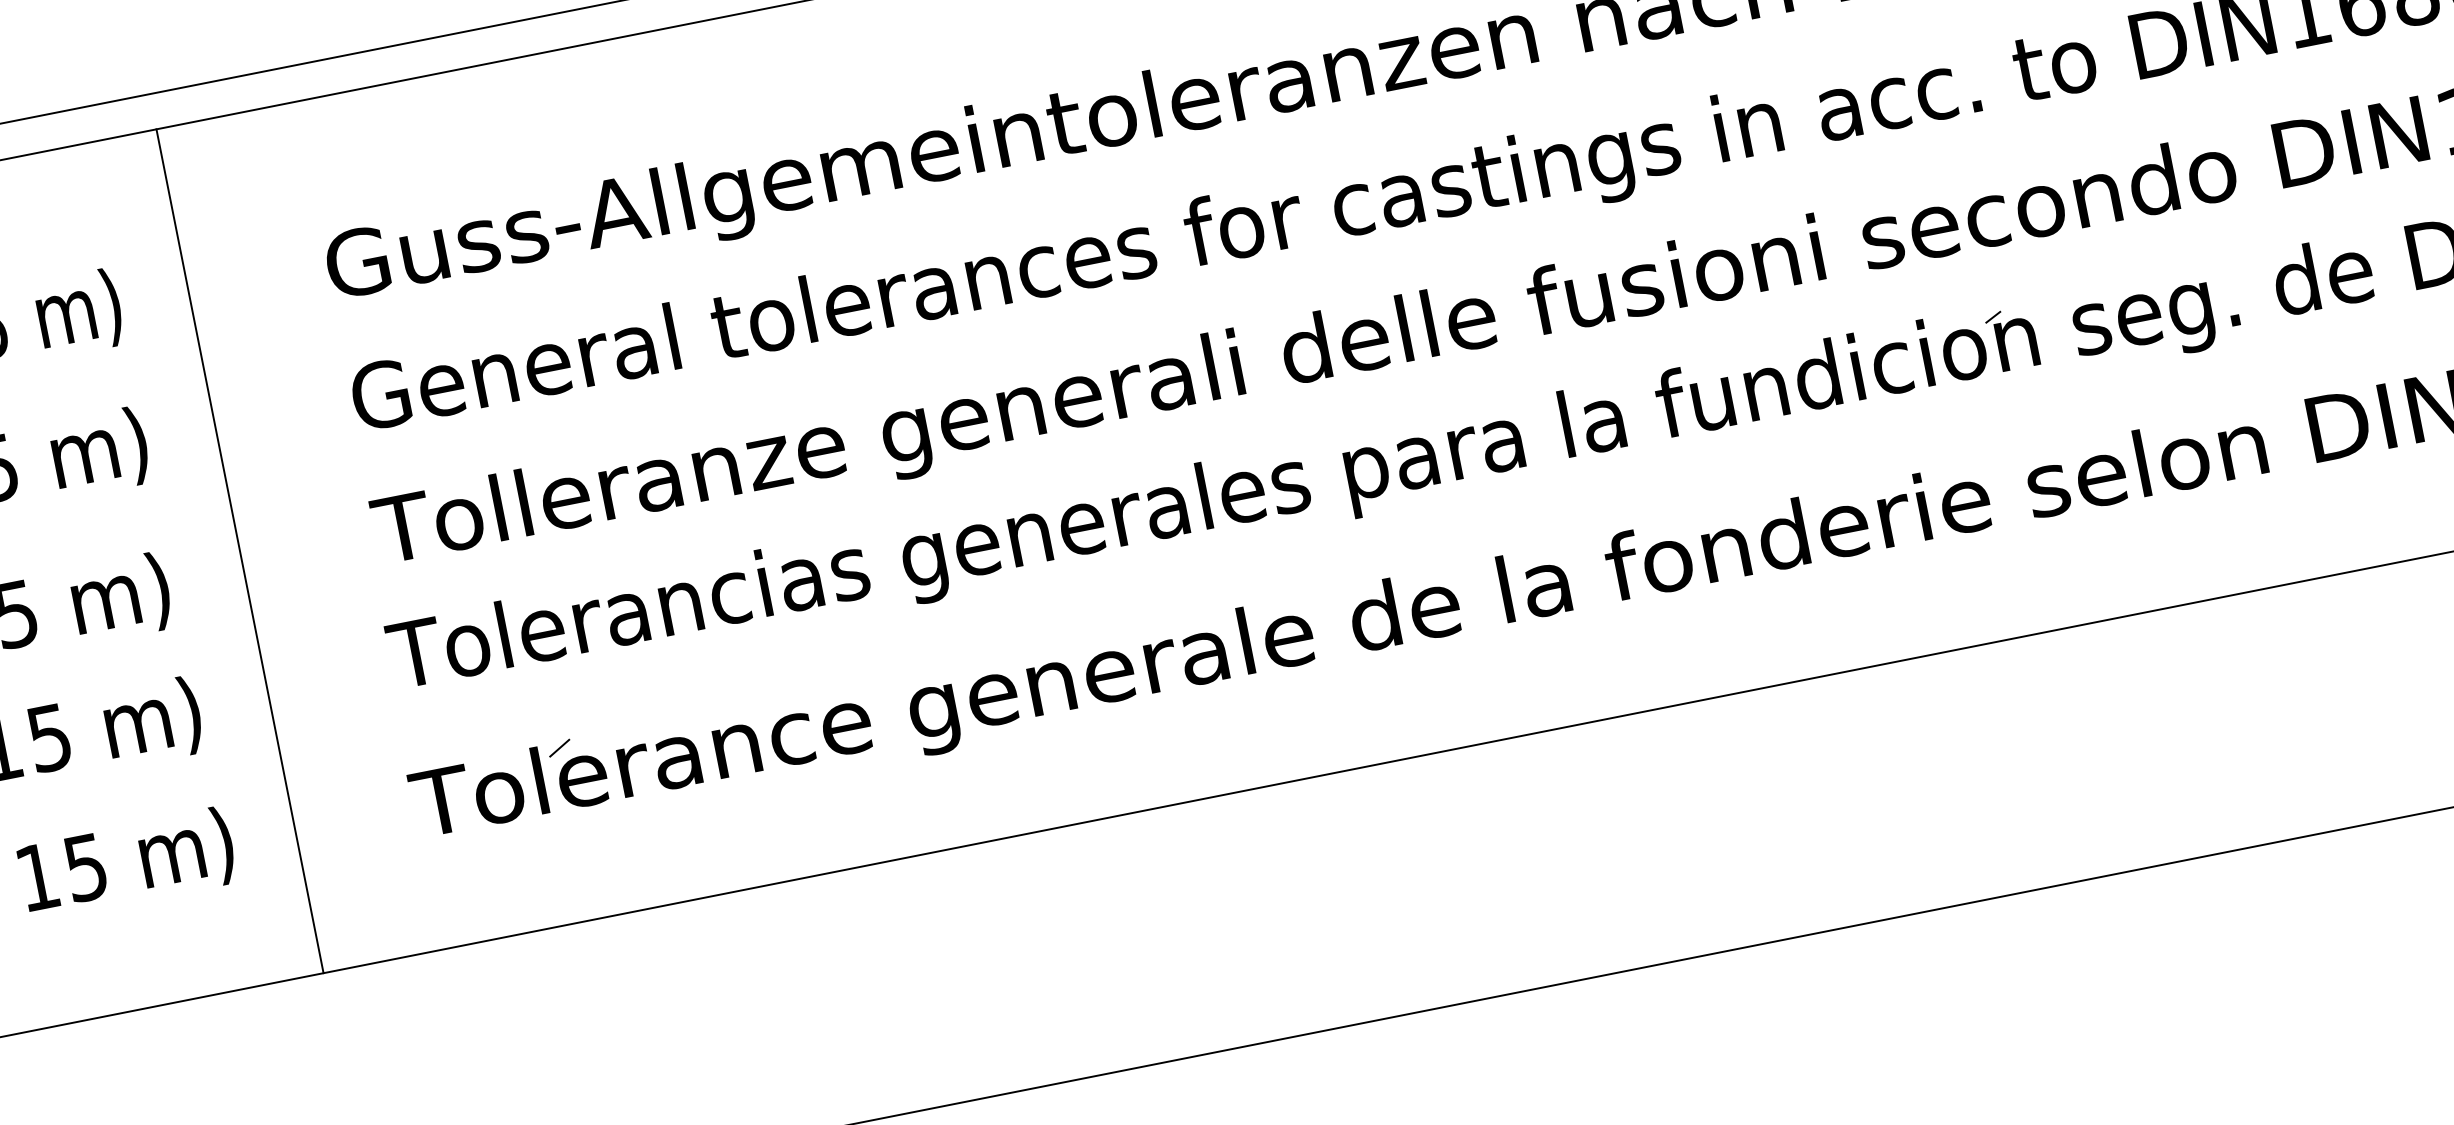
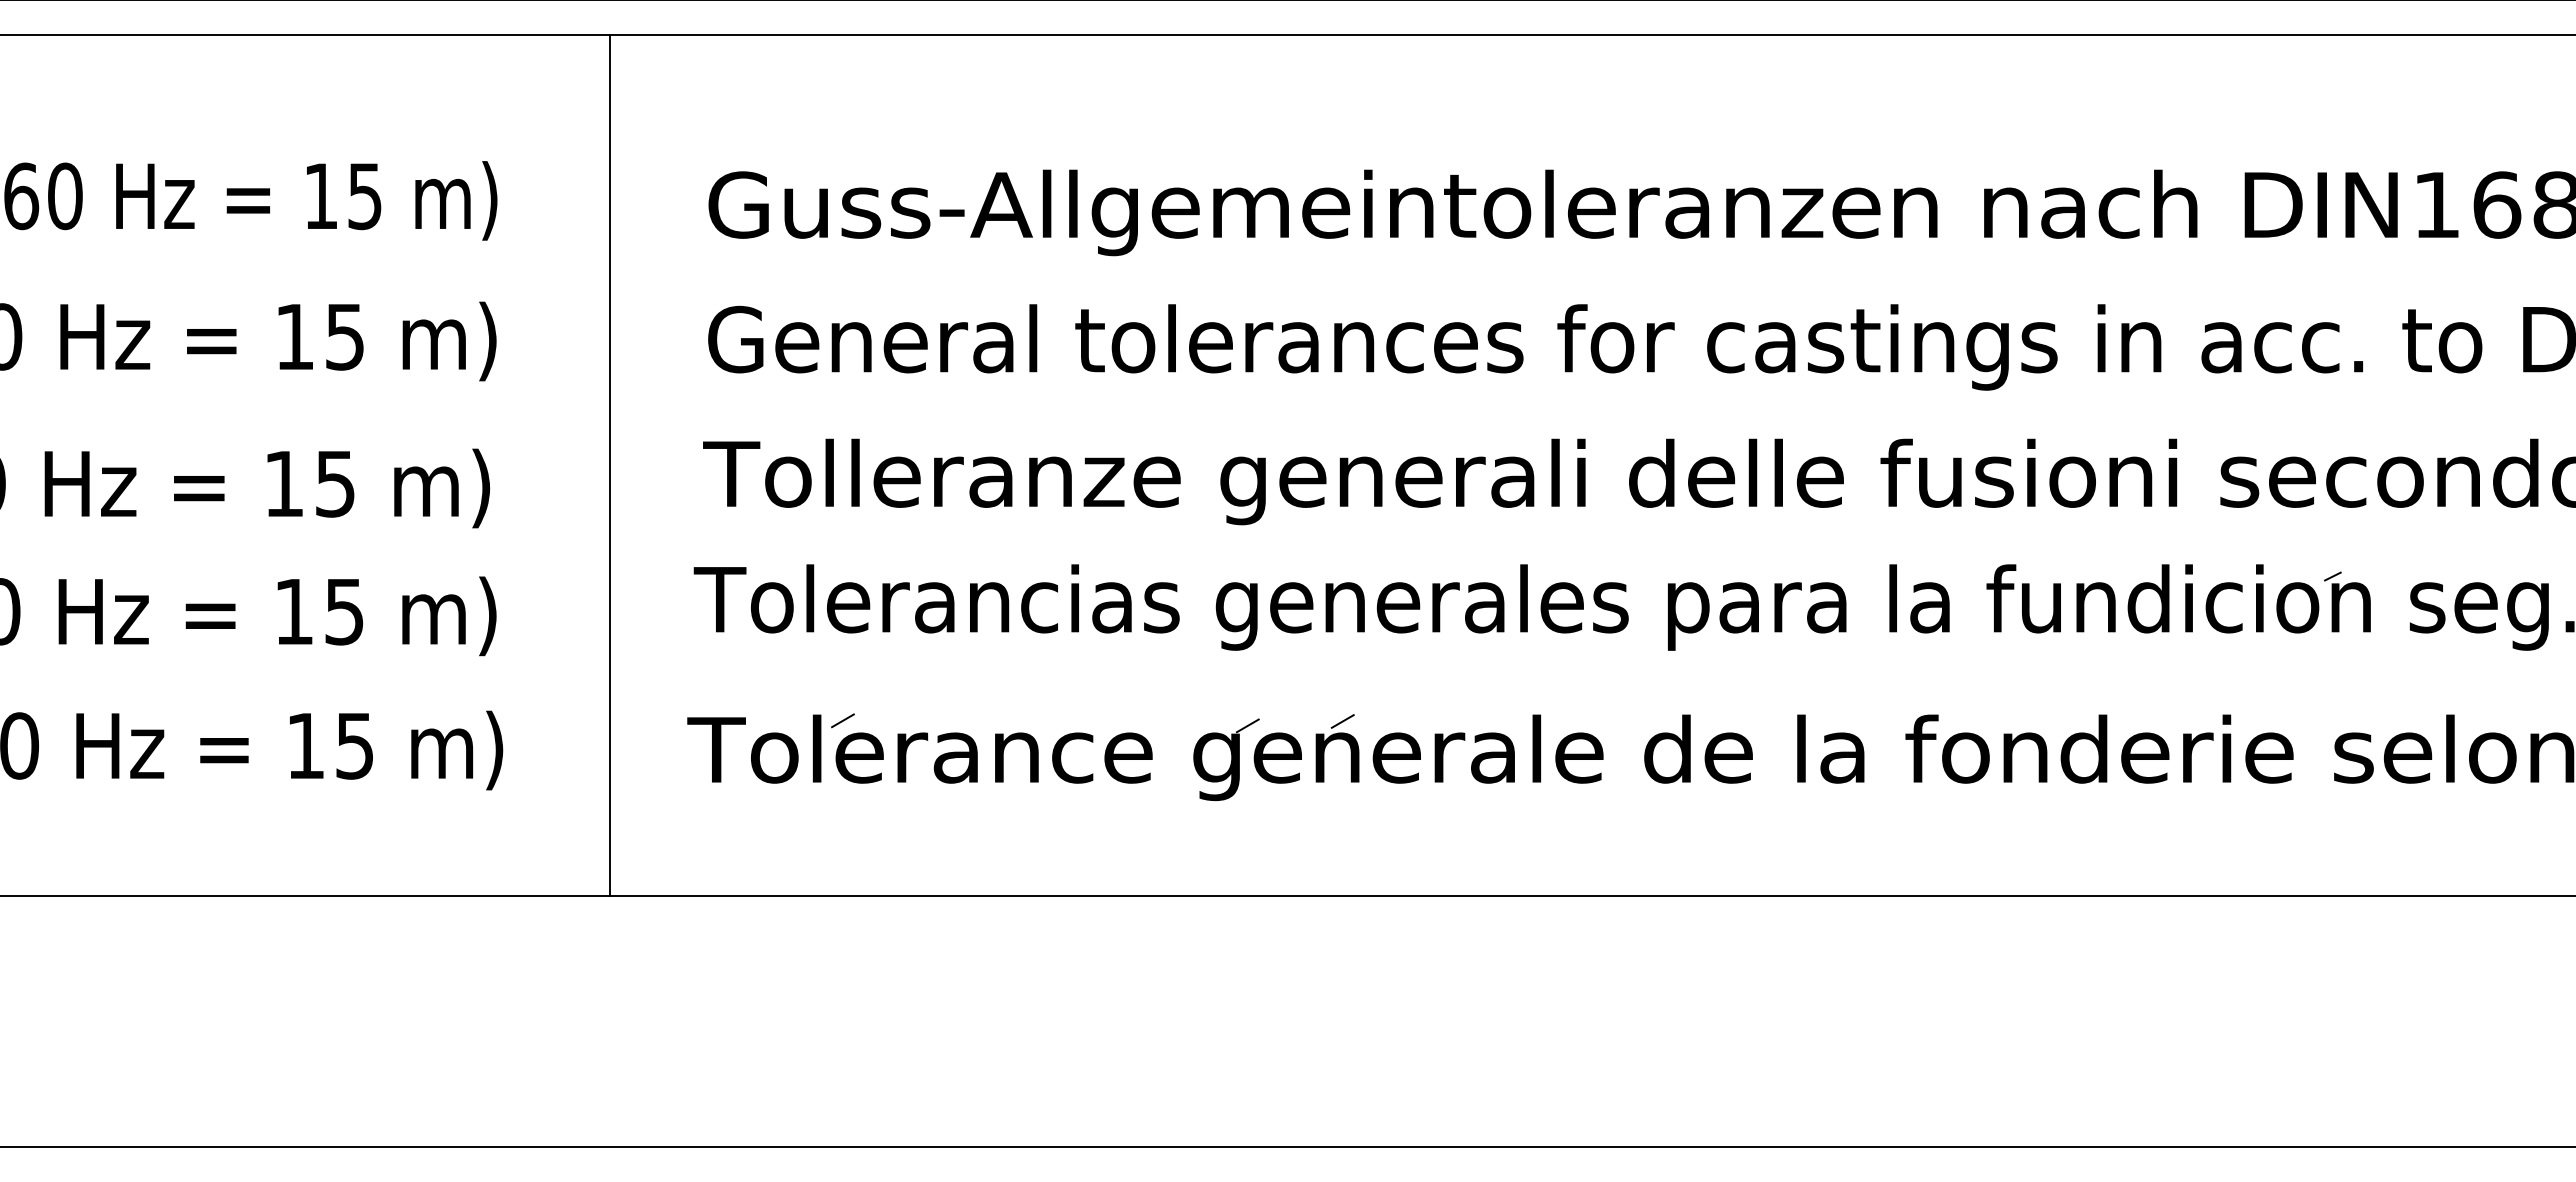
line: (239, 551) -> (609, 465), moved
line: (1049, 651) -> (1342, 721), added
line: (957, 674) -> (1247, 725), added

